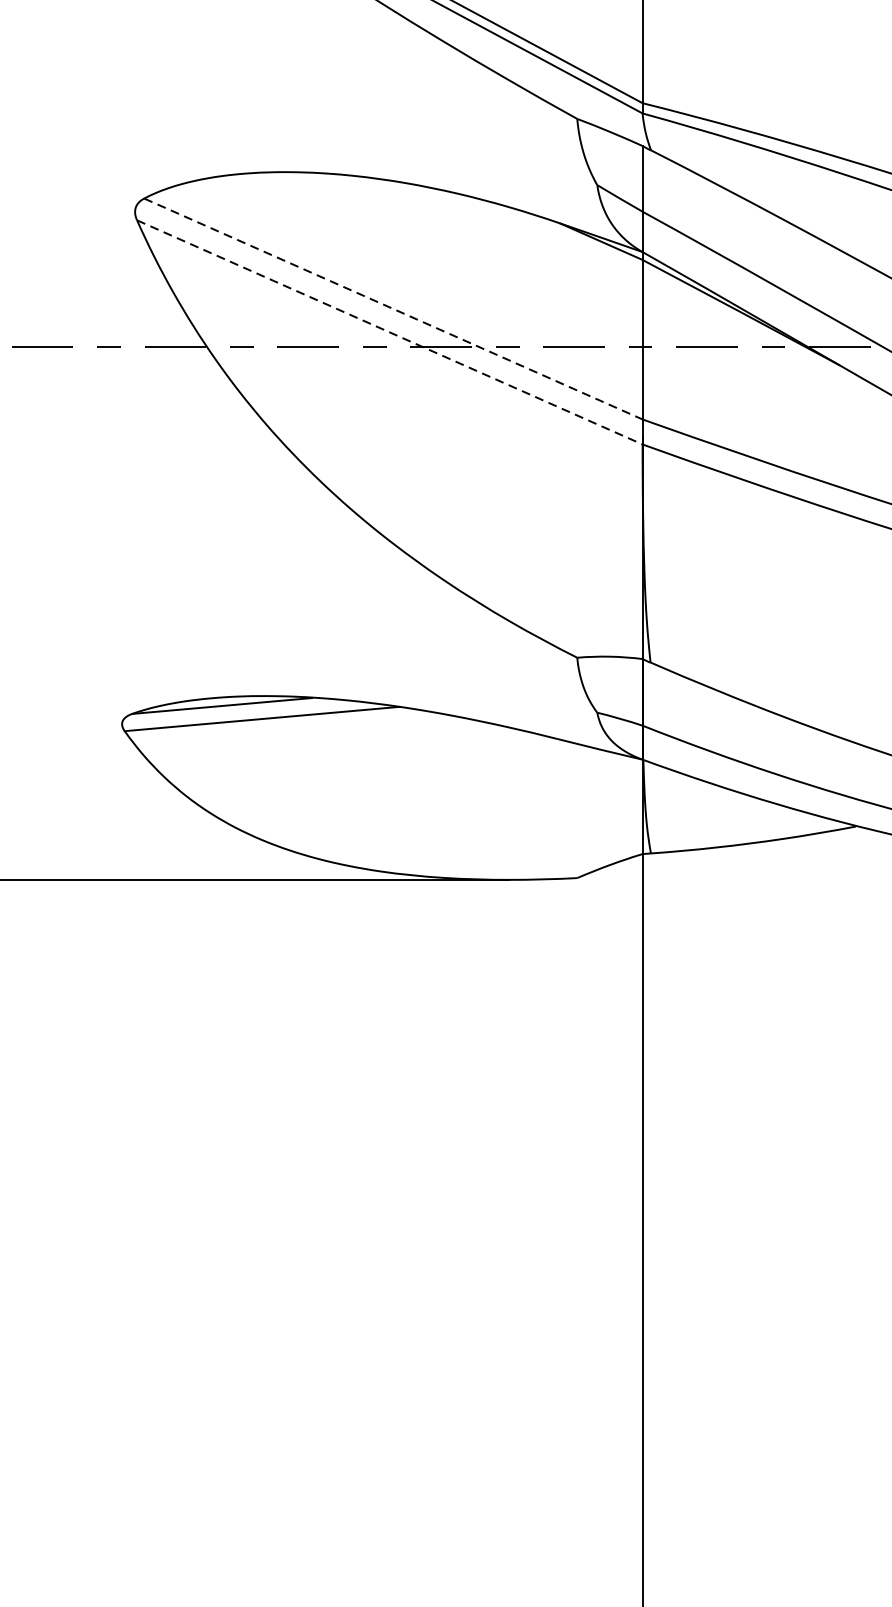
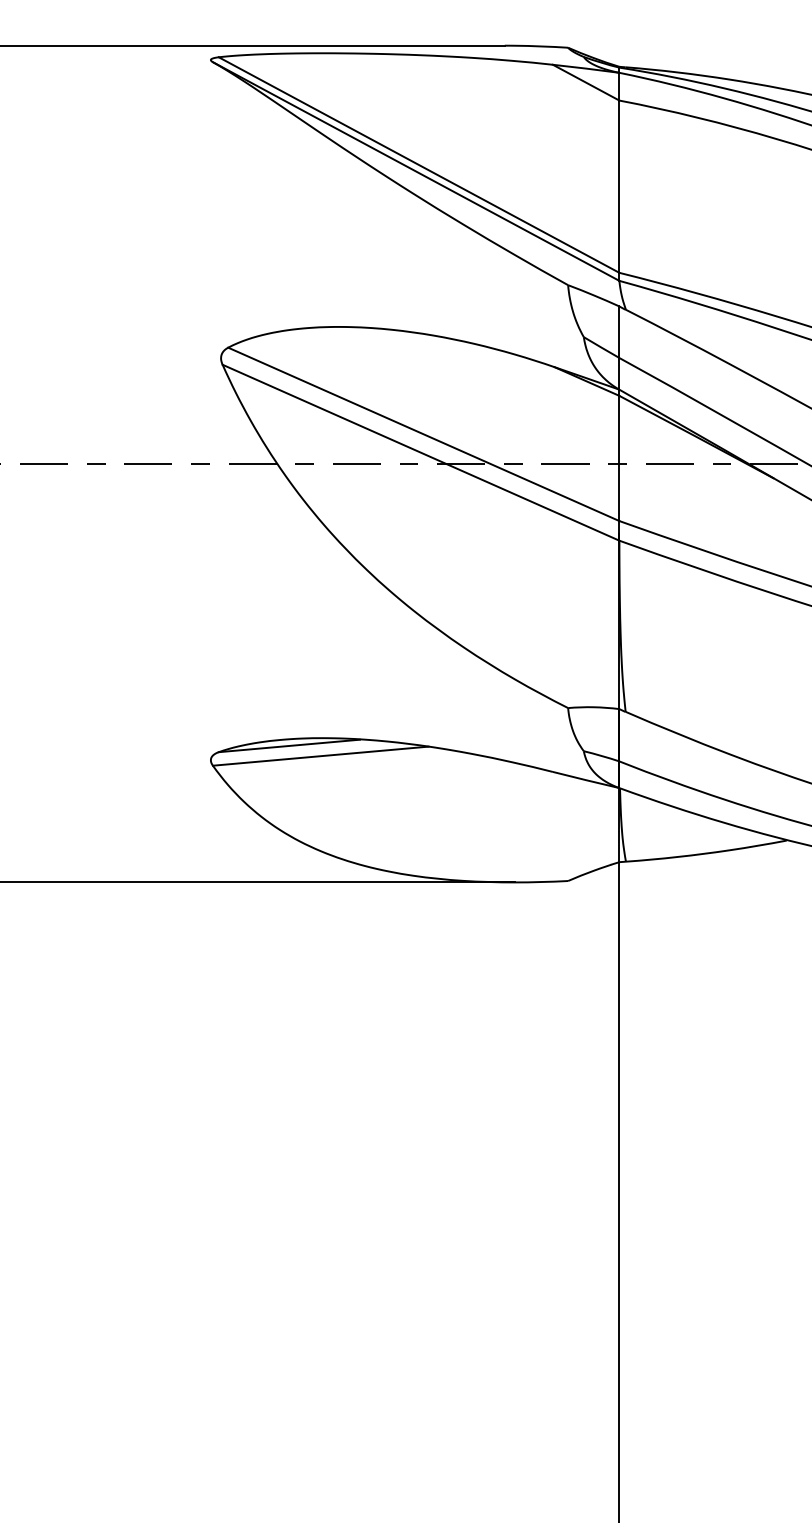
line: (393, 309) -> (423, 434), dashed -> solid
line: (390, 332) -> (421, 452), dashed -> solid

